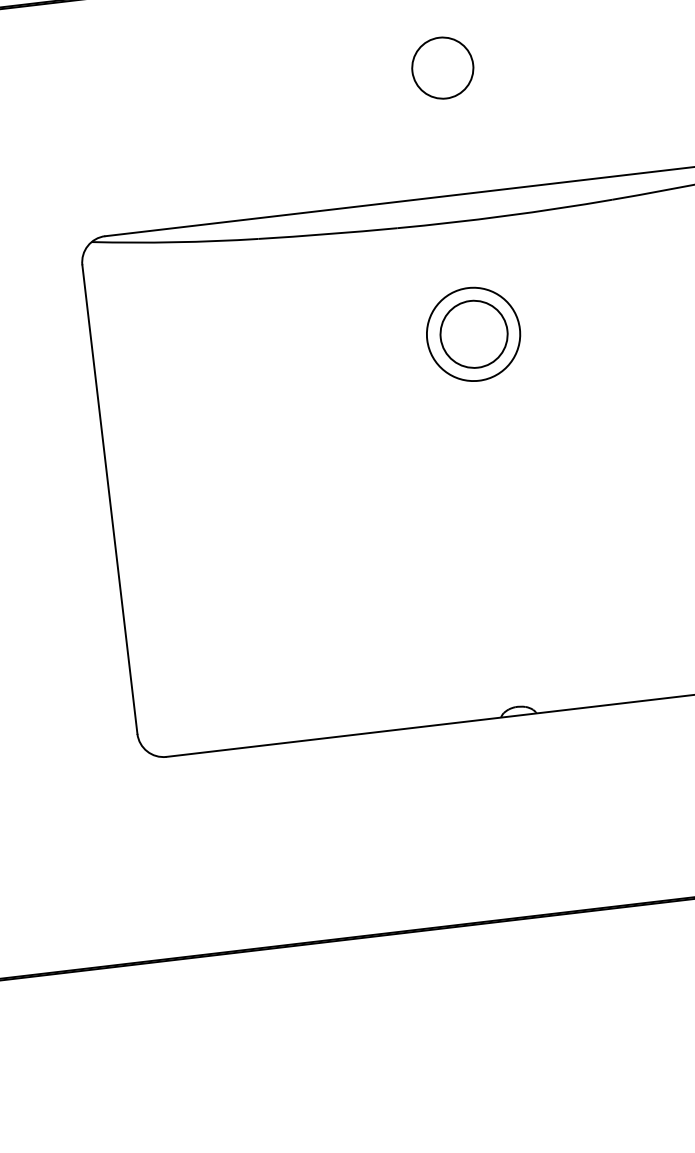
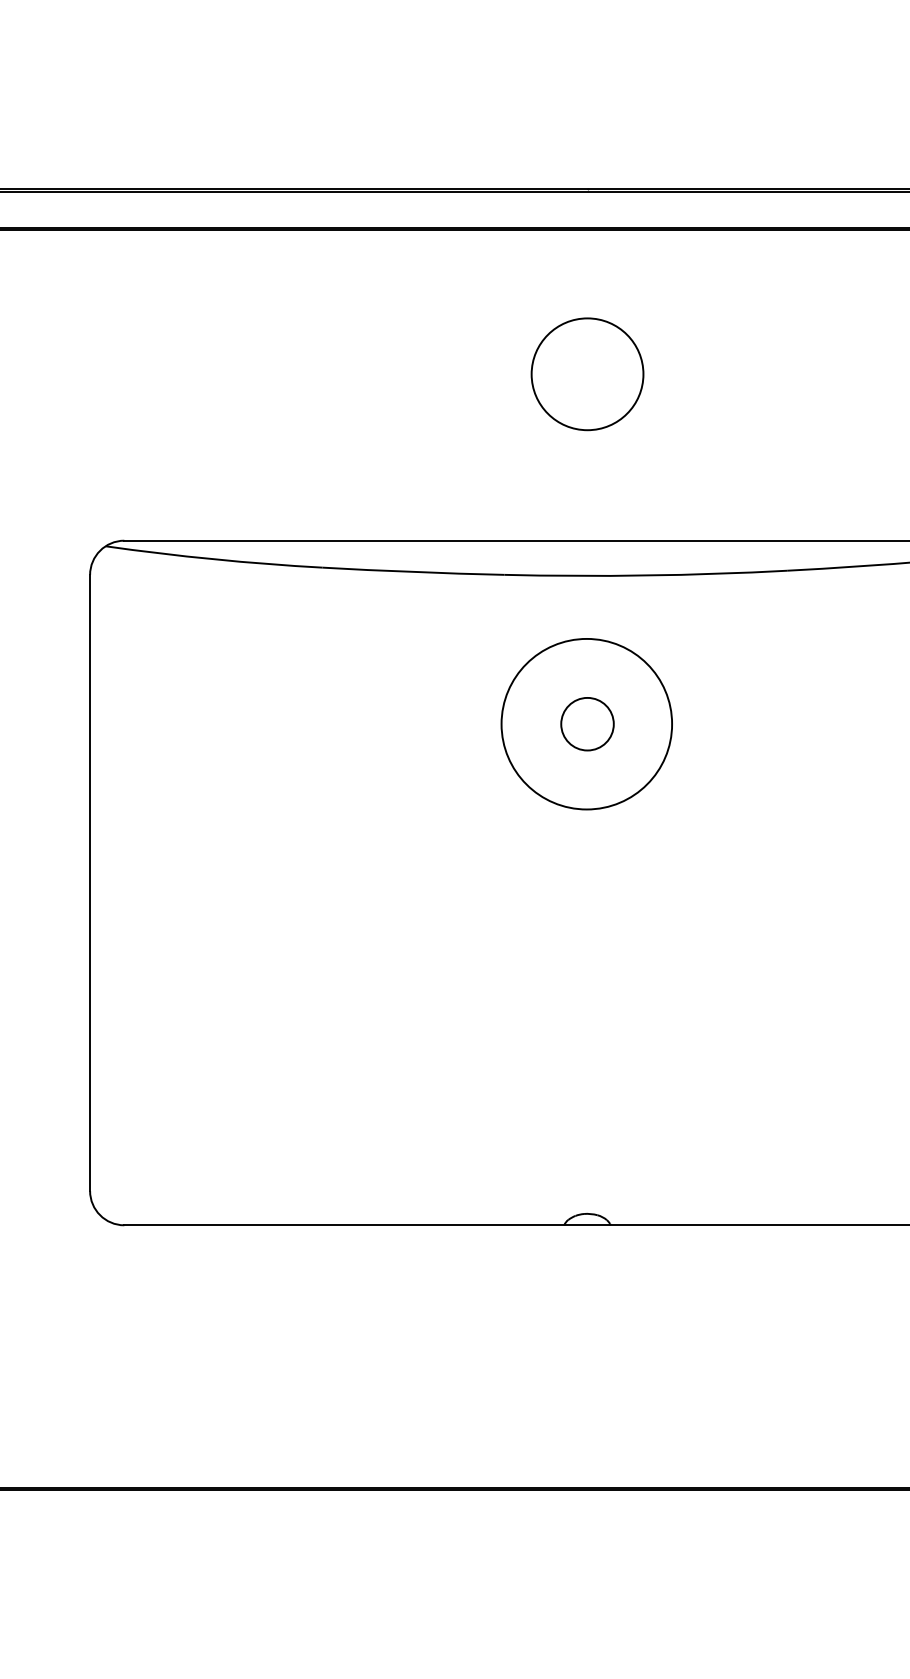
circle: (442, 67) -> (587, 373), size x1.4
circle: (473, 334) -> (586, 724), size x1.4
circle: (474, 334) -> (587, 724), size x0.6

